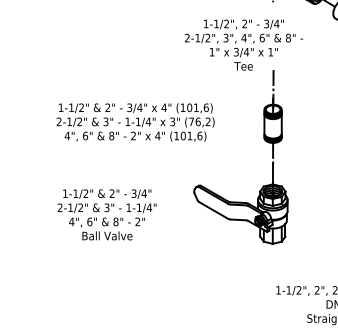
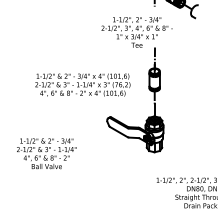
text: (135, 121) -> (82, 84), moved
text: (106, 214) -> (46, 153), moved

